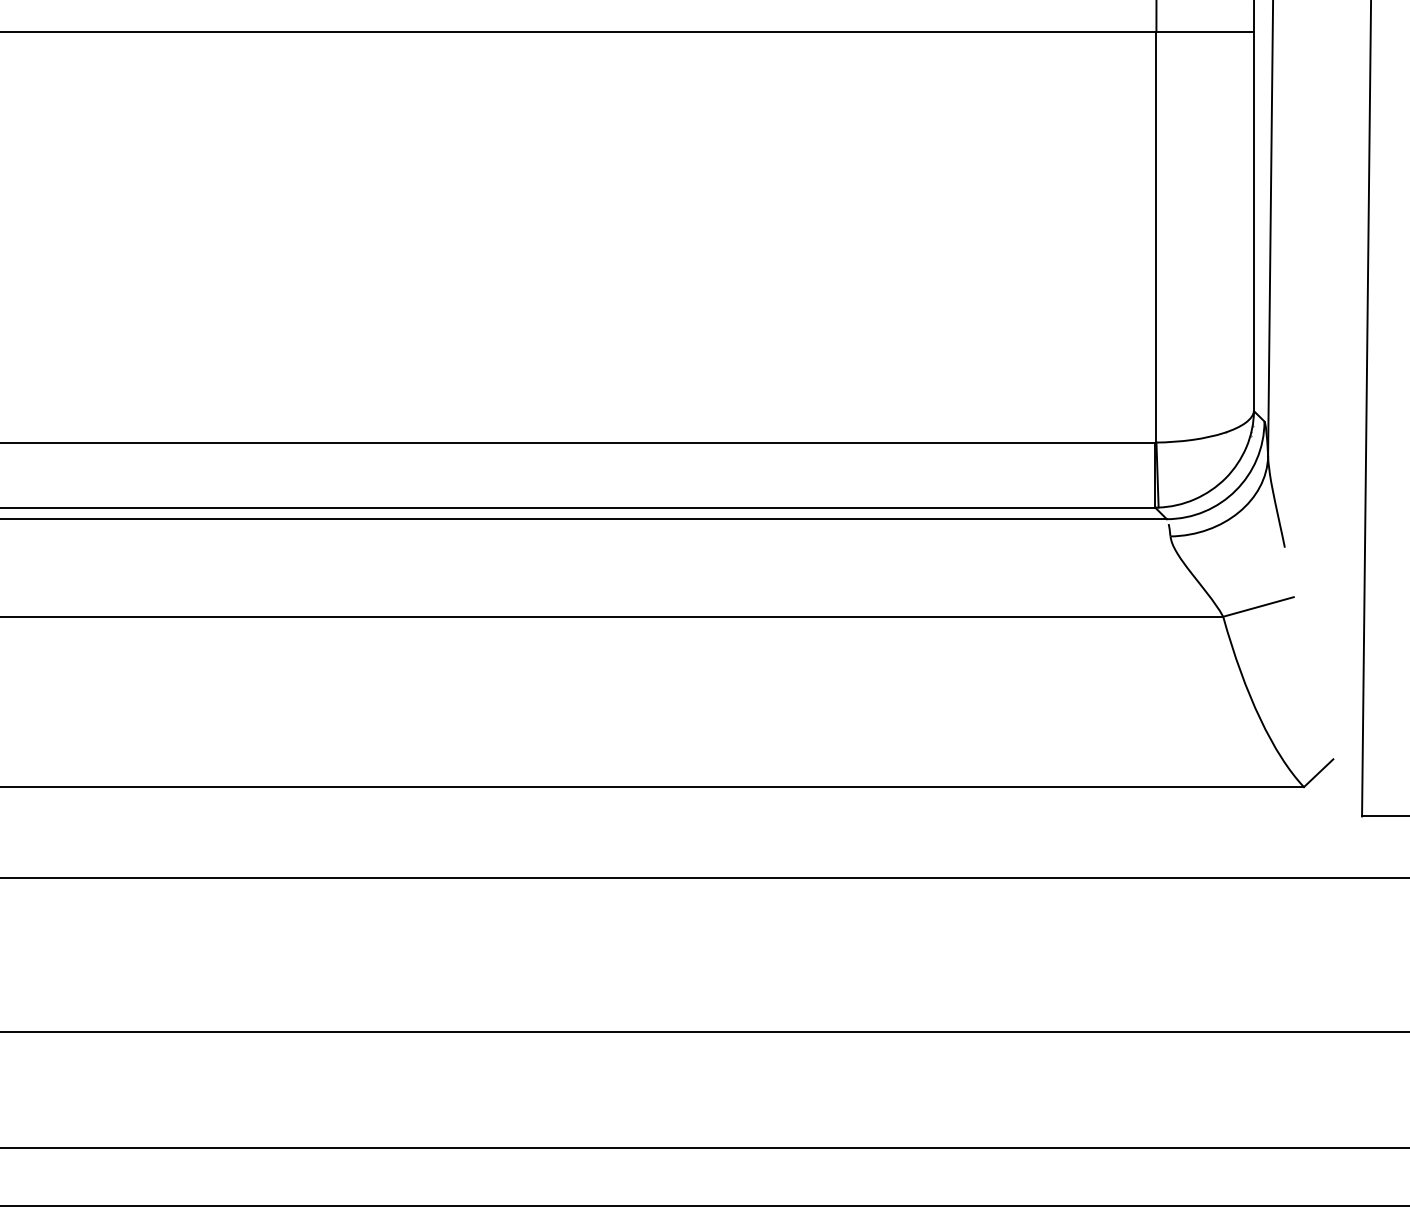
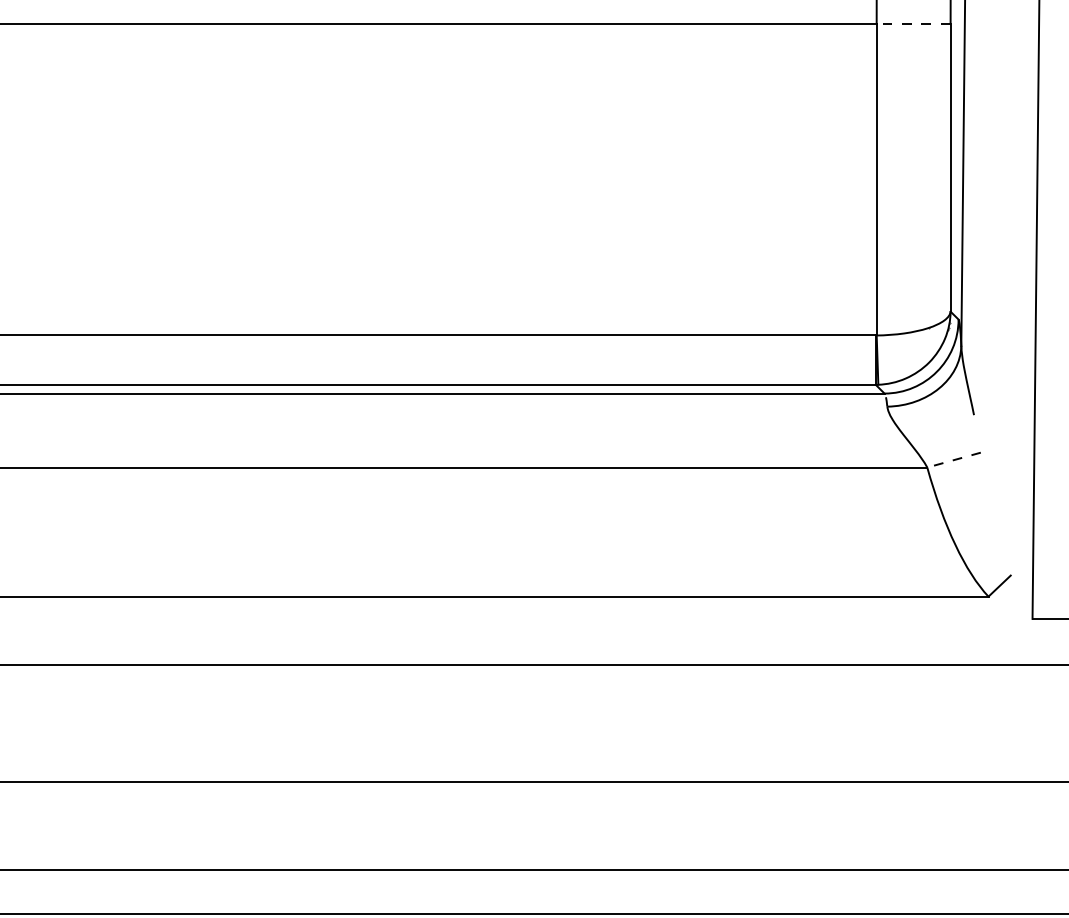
line: (1205, 32) -> (913, 24), solid -> dashed
line: (1259, 607) -> (954, 460), solid -> dashed

